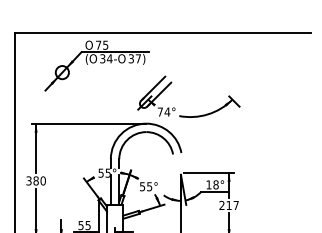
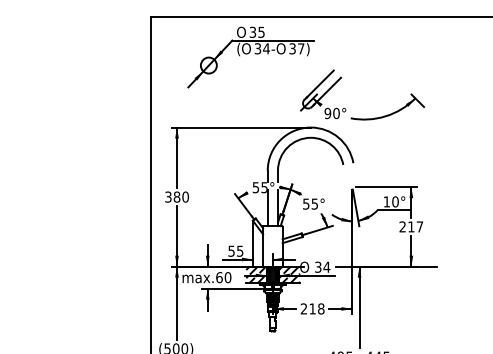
text: (98, 44) -> (252, 31), 75 -> 35
text: (163, 112) -> (331, 113), 74° -> 90°
text: (216, 184) -> (395, 201), 18° -> 10°

